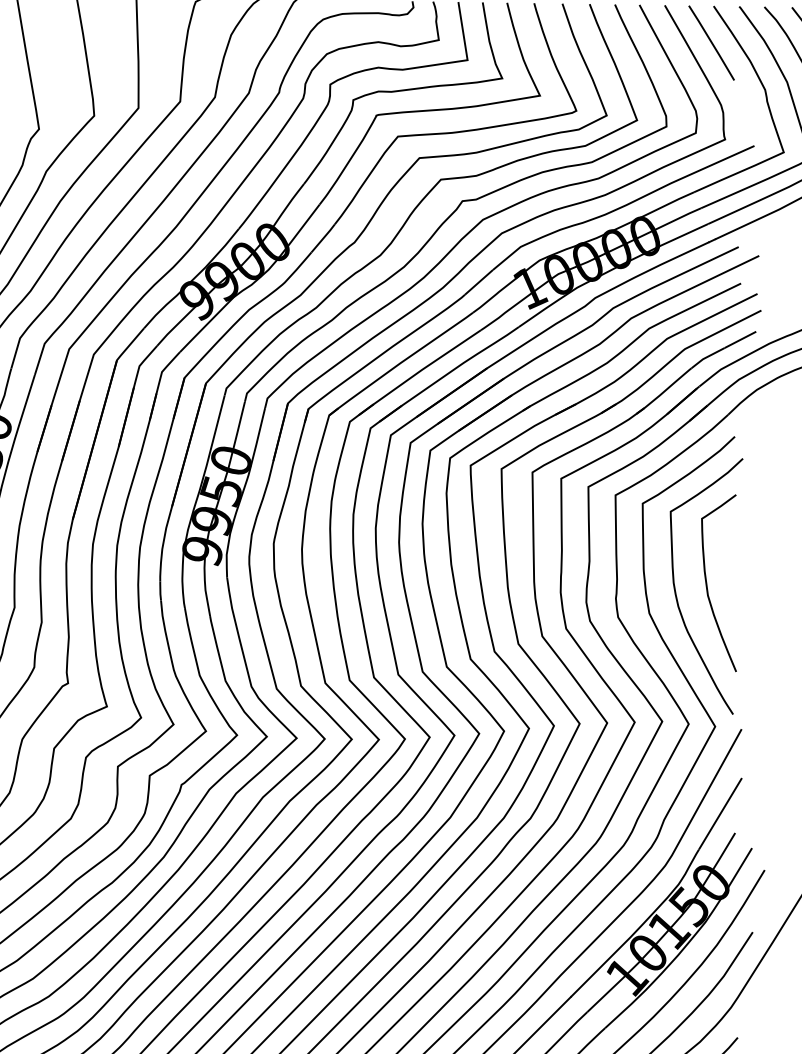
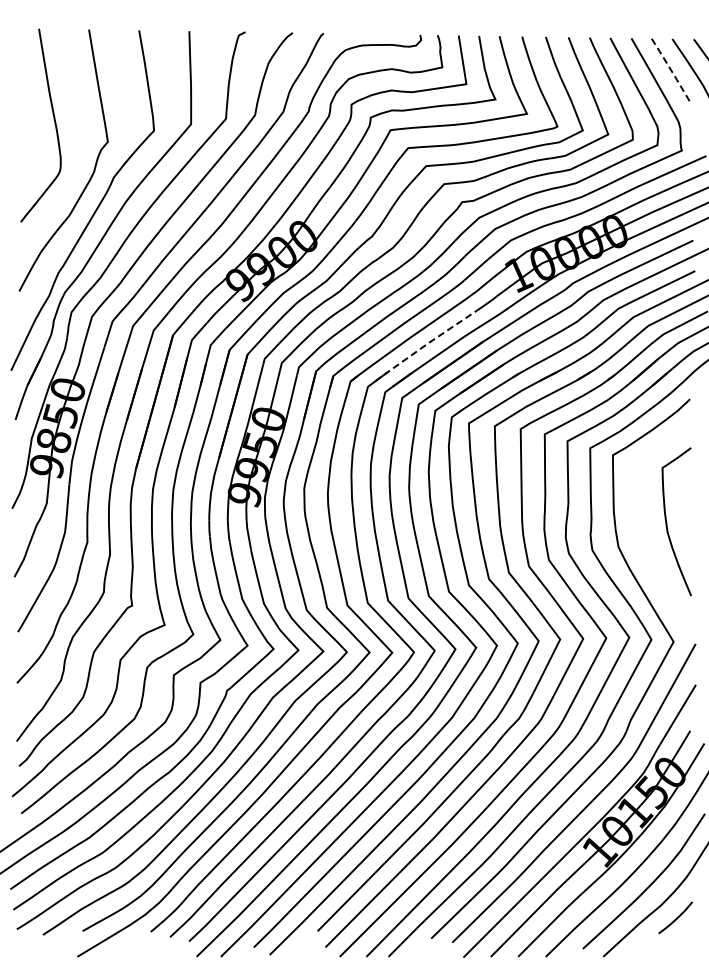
line: (711, 42) -> (670, 69), solid -> dashed
line: (419, 371) -> (426, 344), solid -> dashed
curve: (676, 592) -> (641, 529), removed

